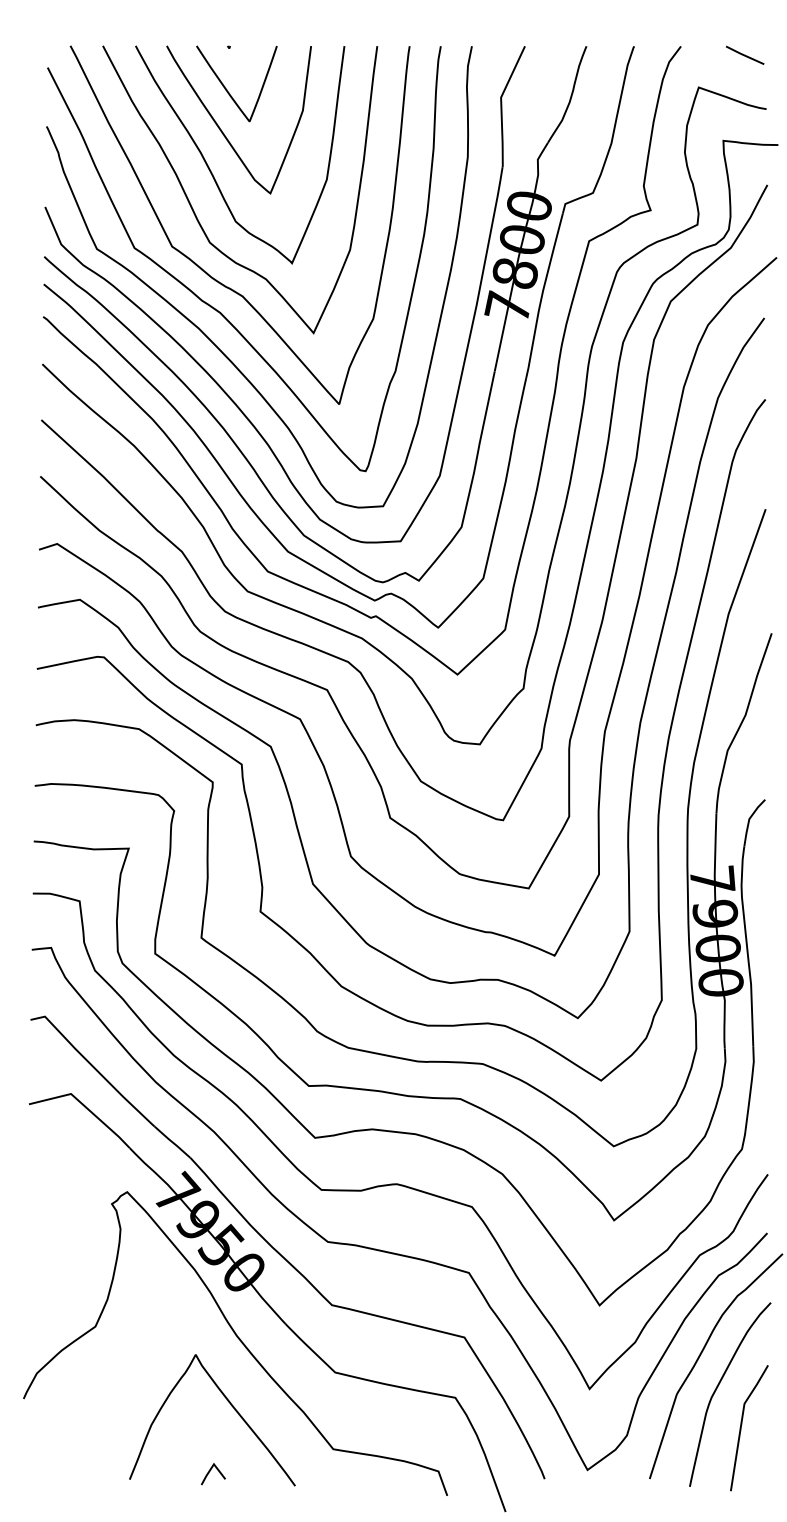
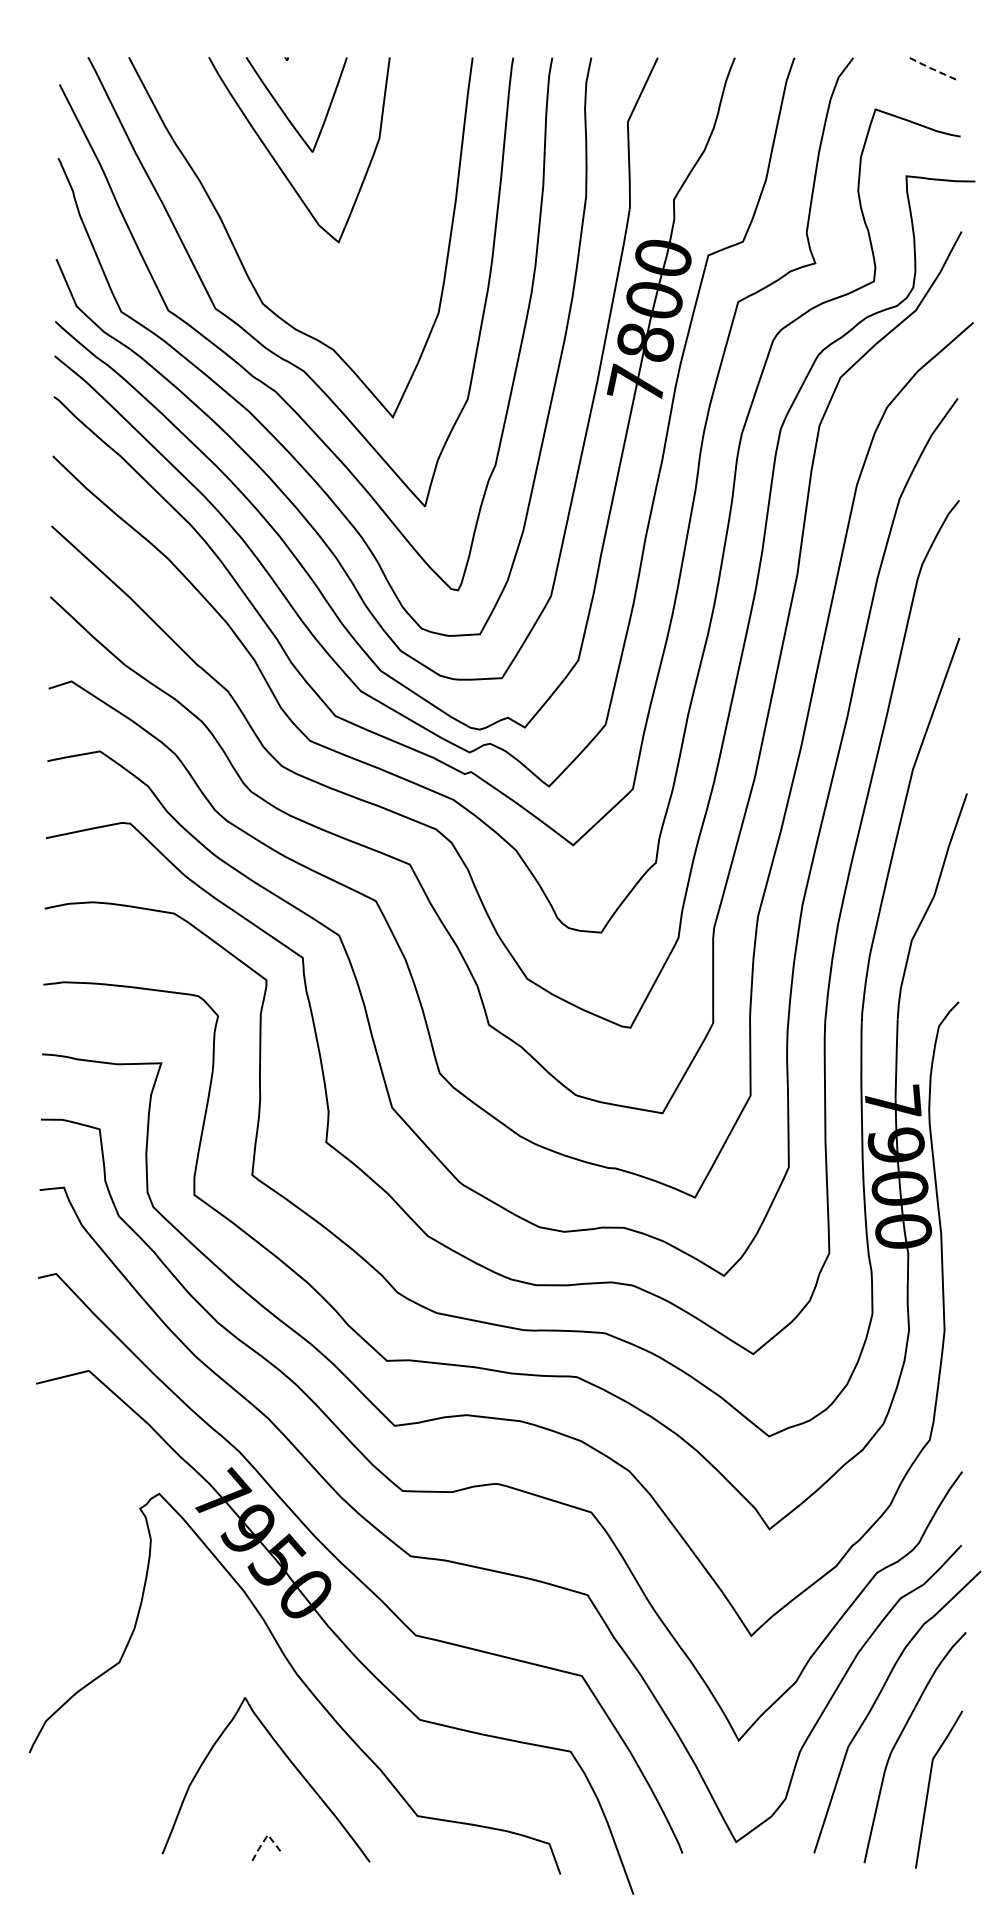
line: (744, 55) -> (933, 69), solid -> dashed
curve: (210, 168) -> (263, 211), removed
line: (212, 1466) -> (266, 1837), solid -> dashed

